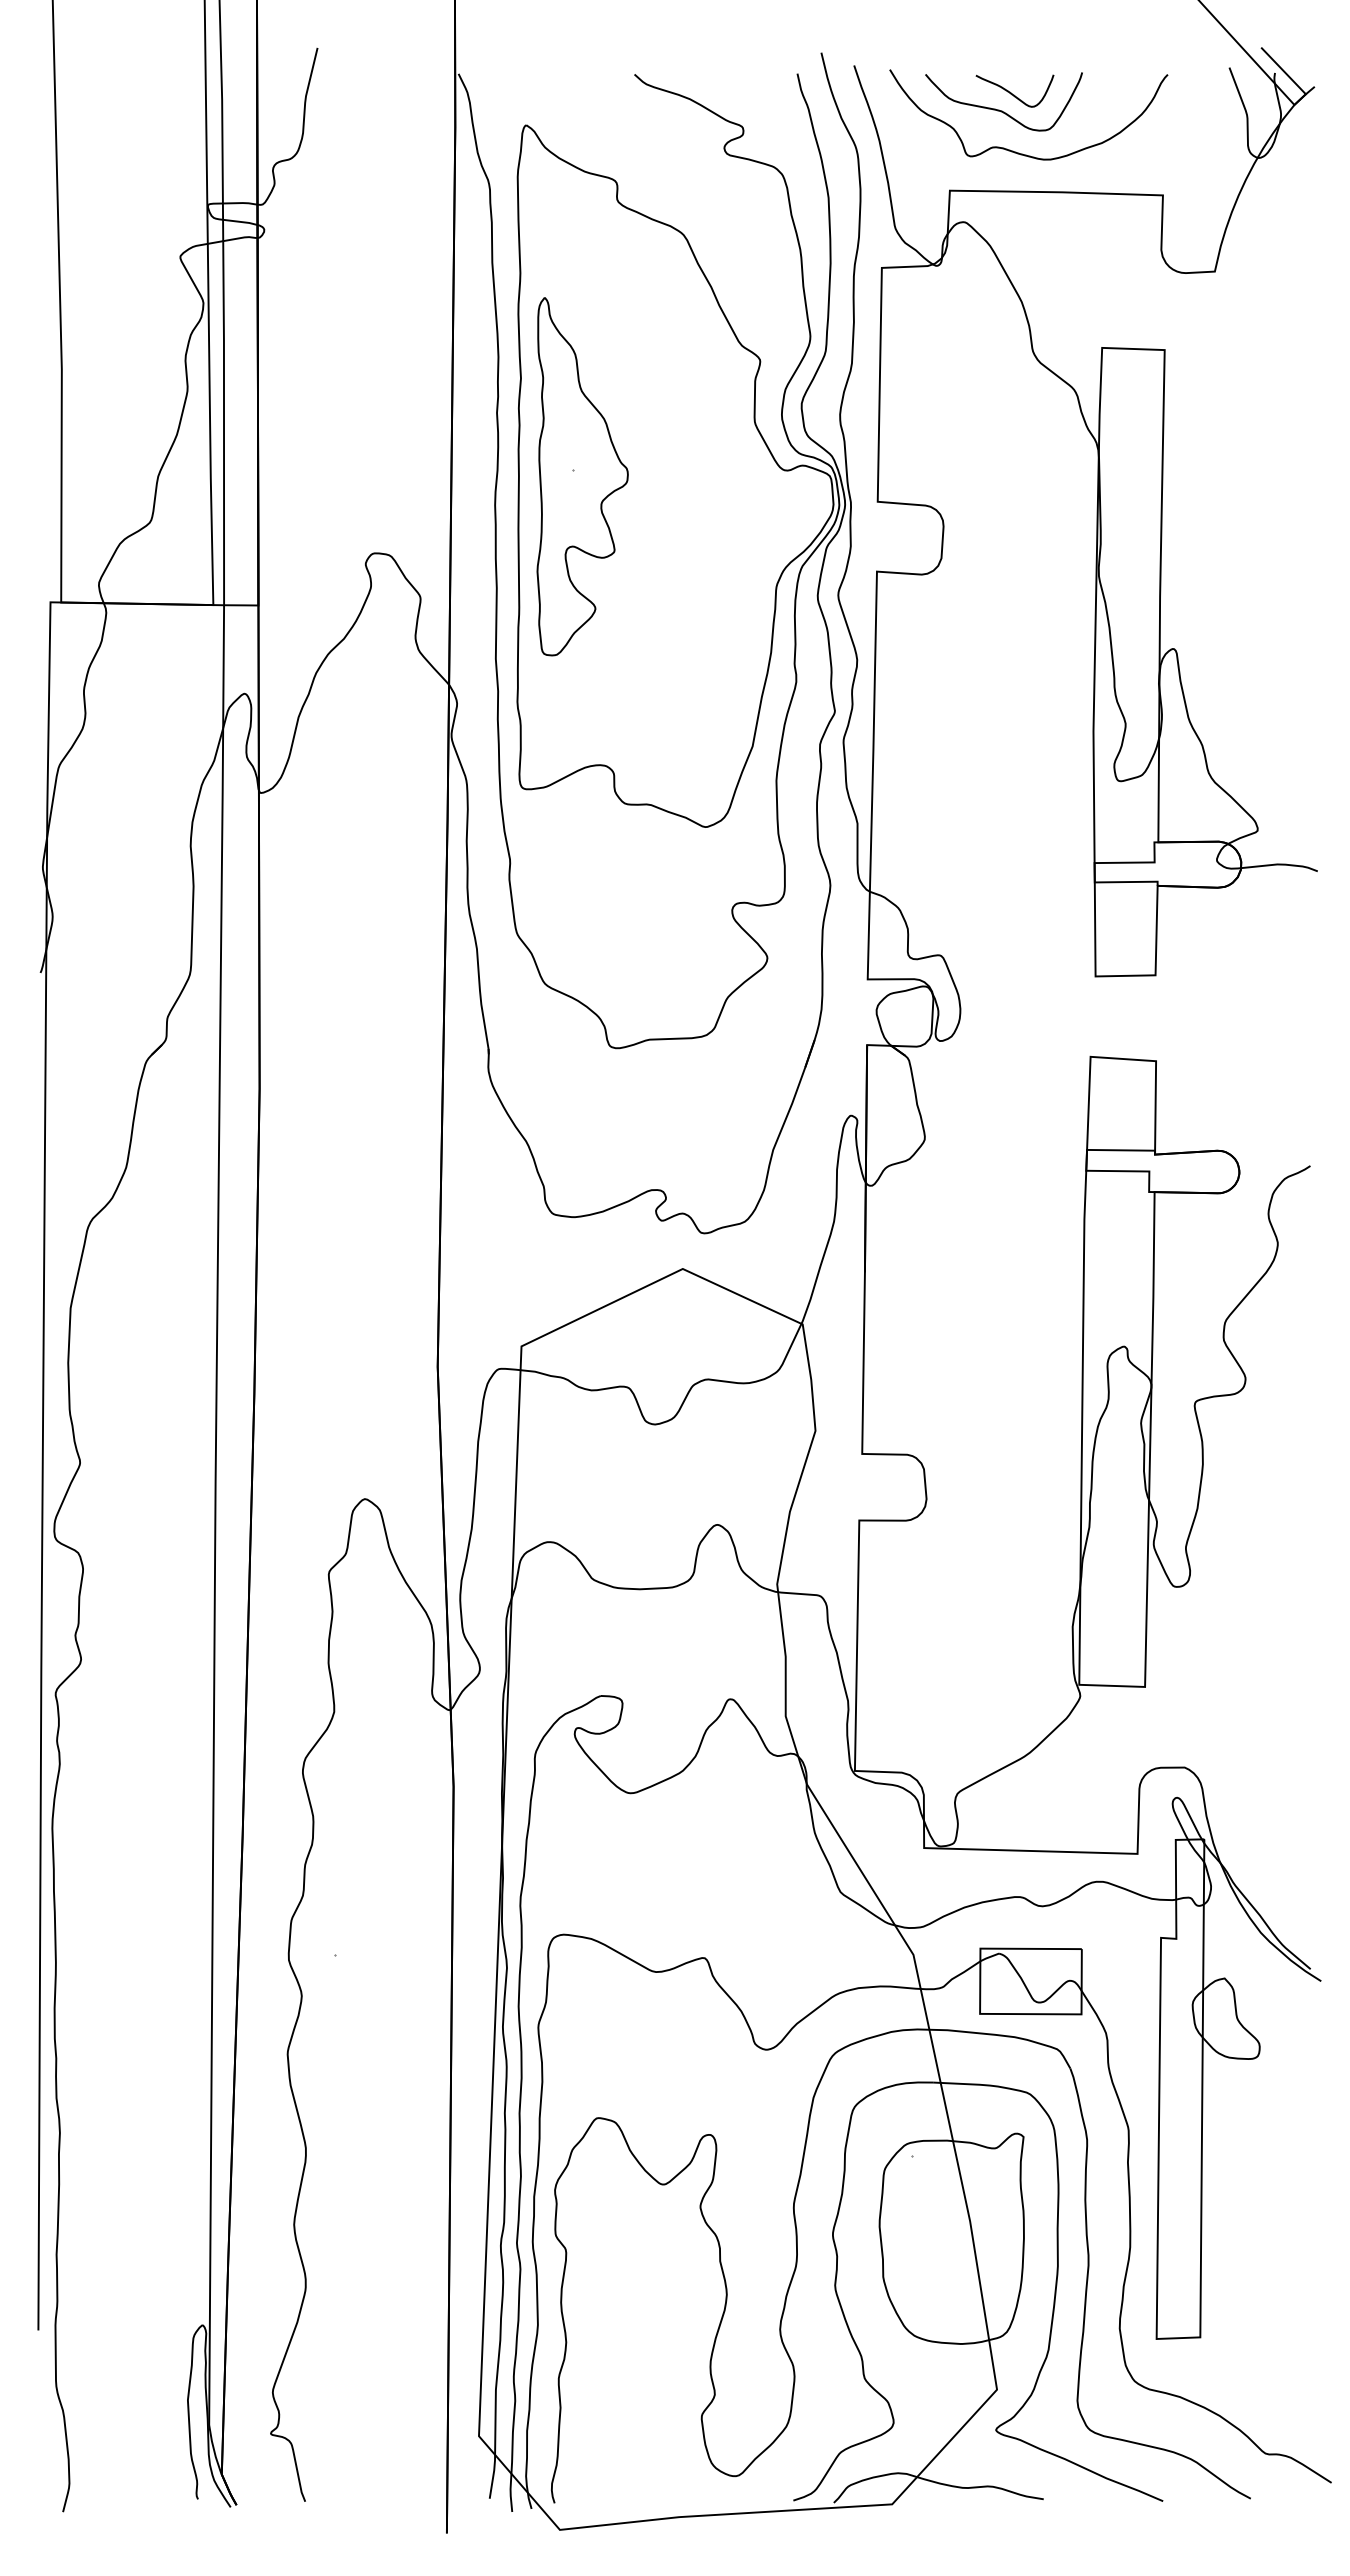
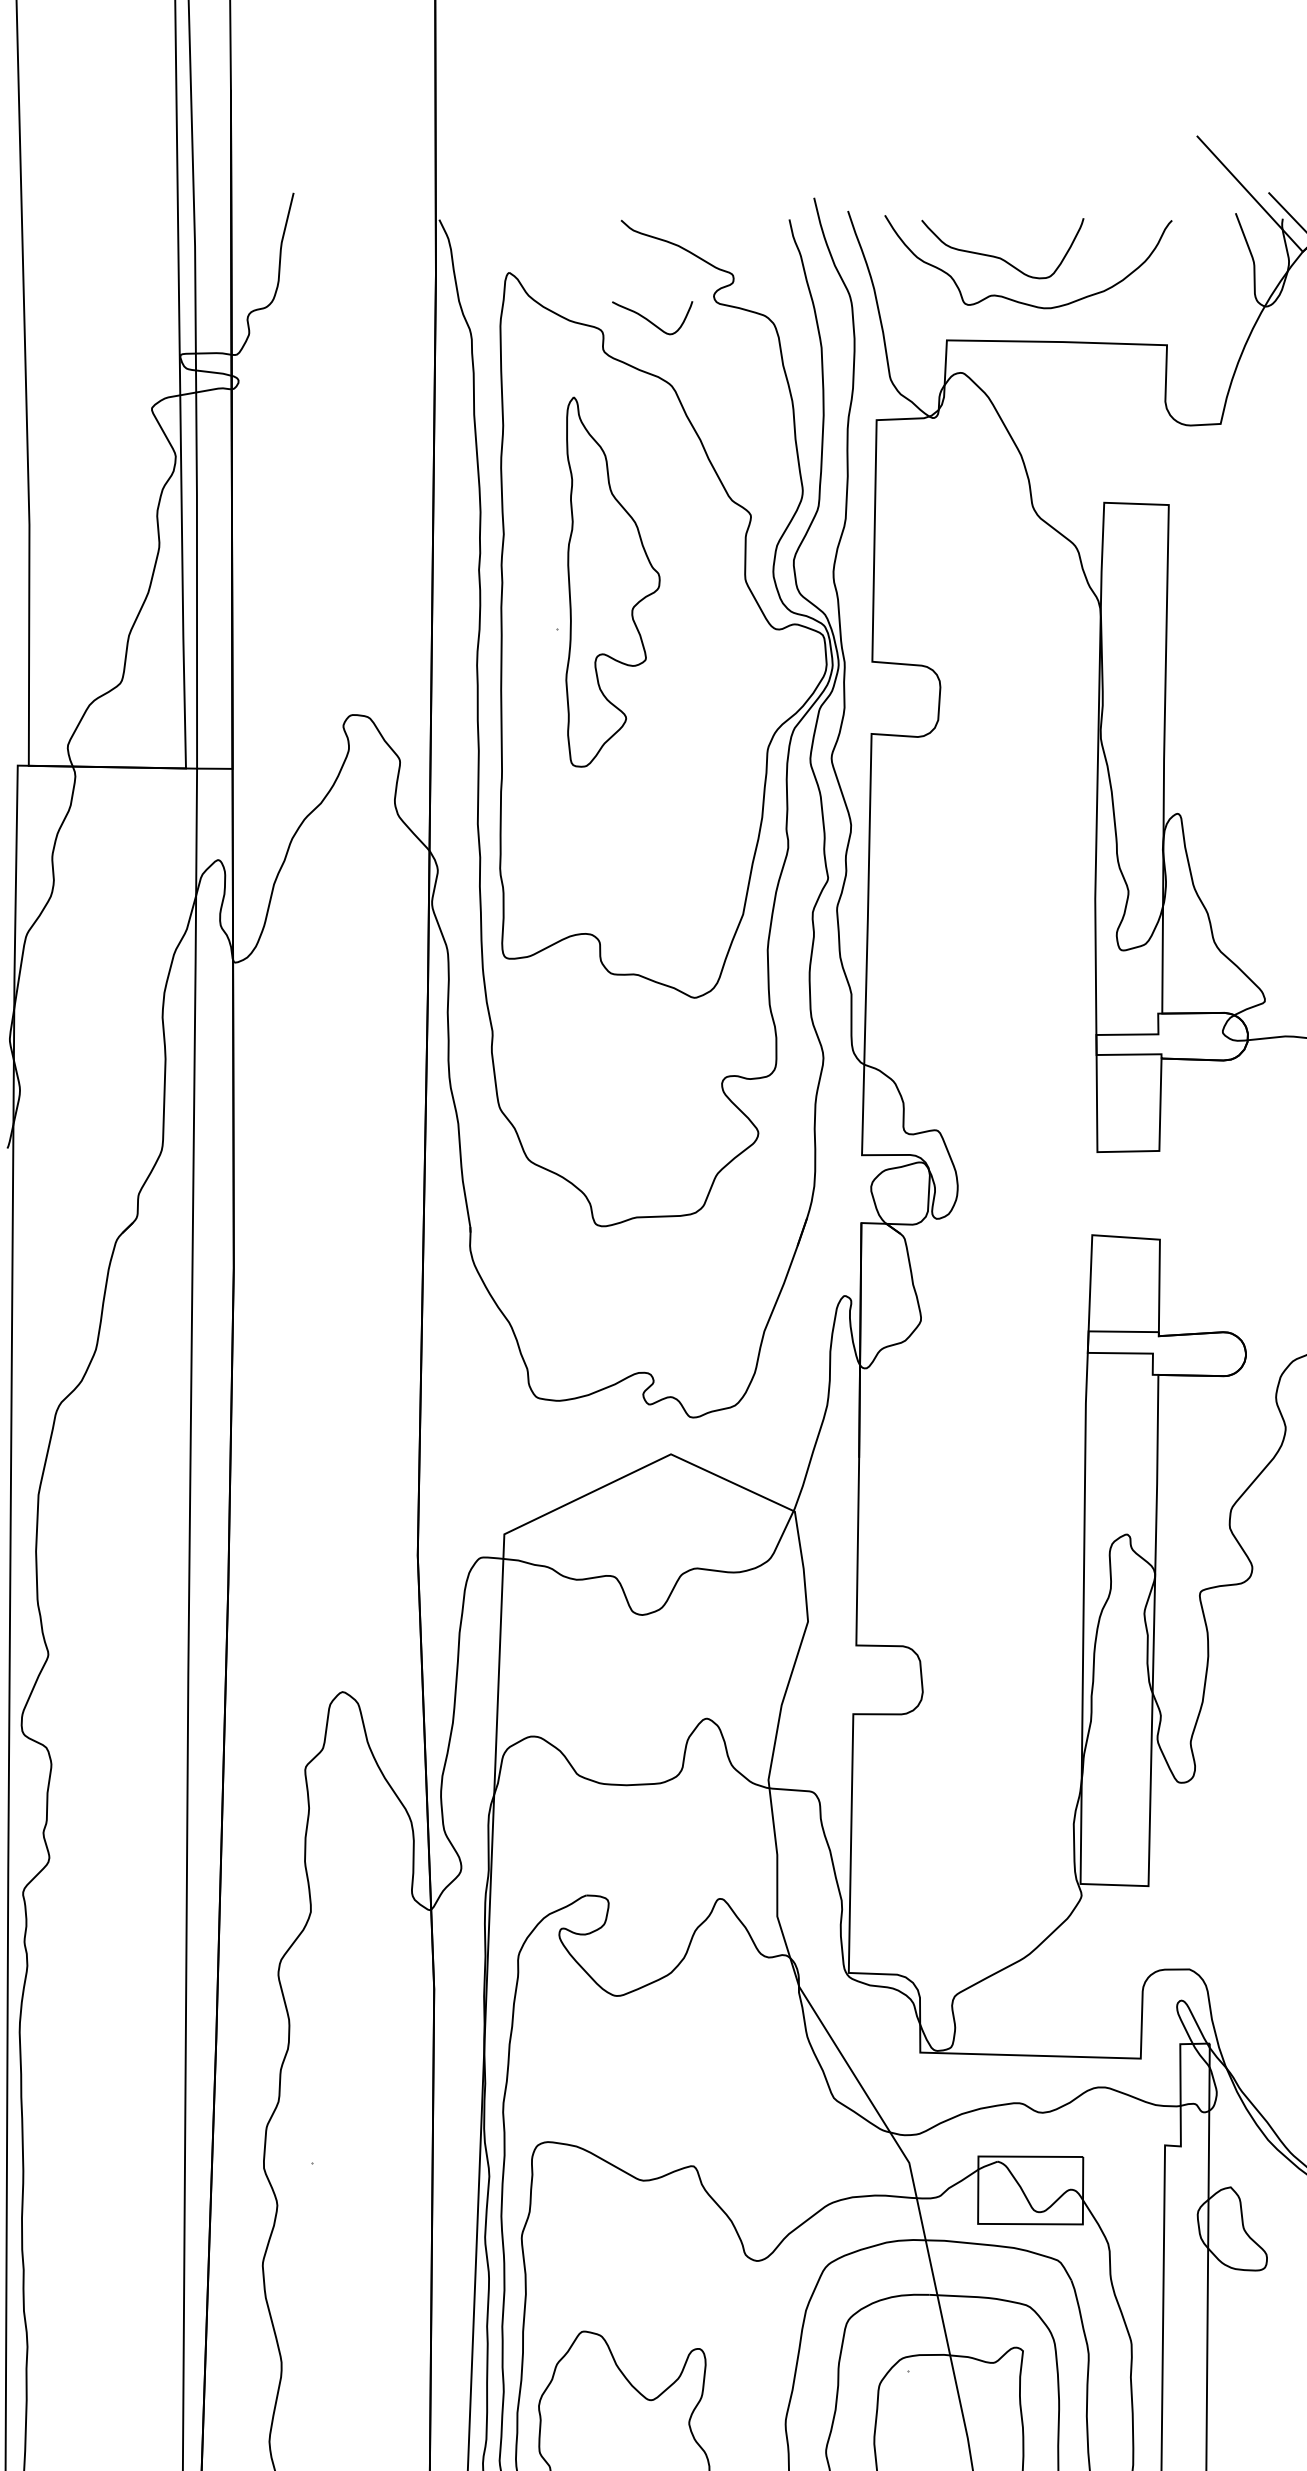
curve: (1011, 92) -> (648, 319), moved
part: (582, 476) -> (612, 581), moved

